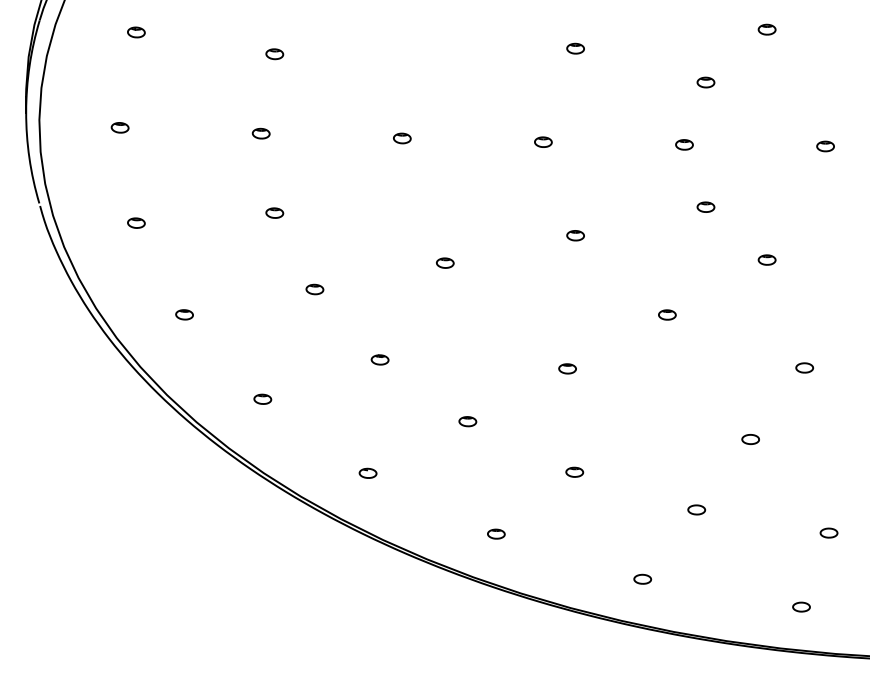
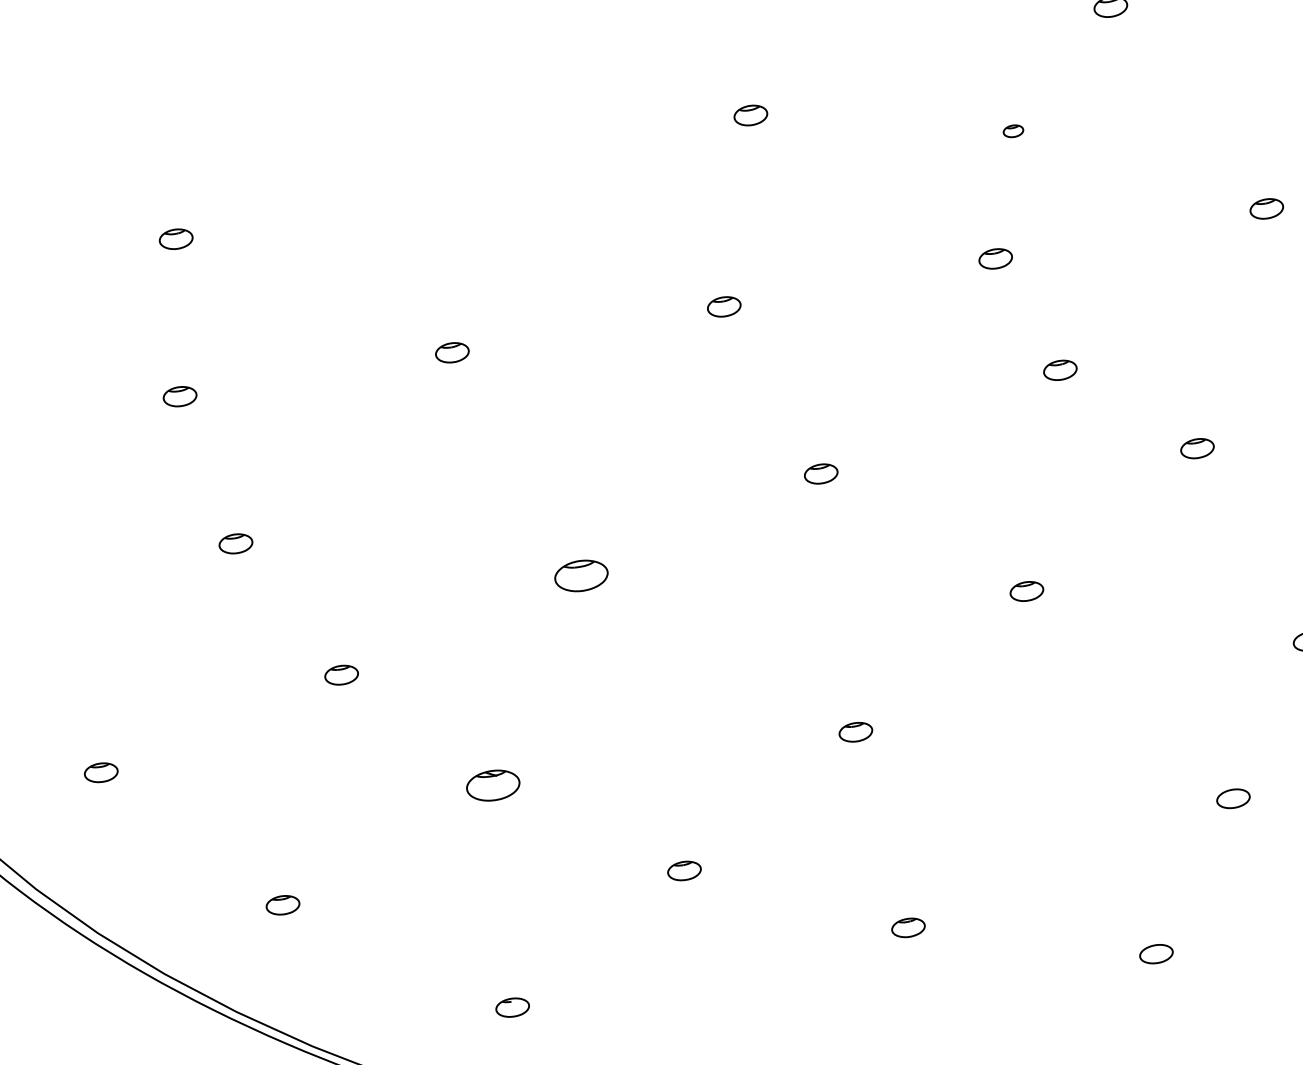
part: (705, 82) -> (1012, 131), size x0.6
part: (445, 262) -> (581, 574), size x1.6
part: (379, 359) -> (491, 785), size x1.6

